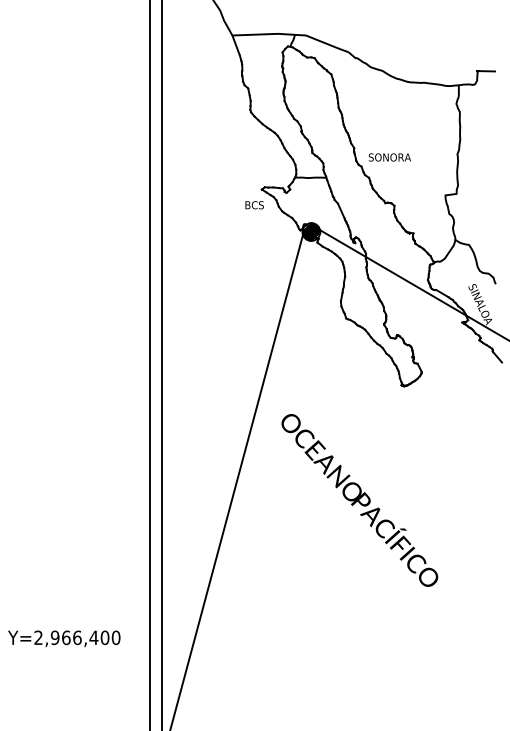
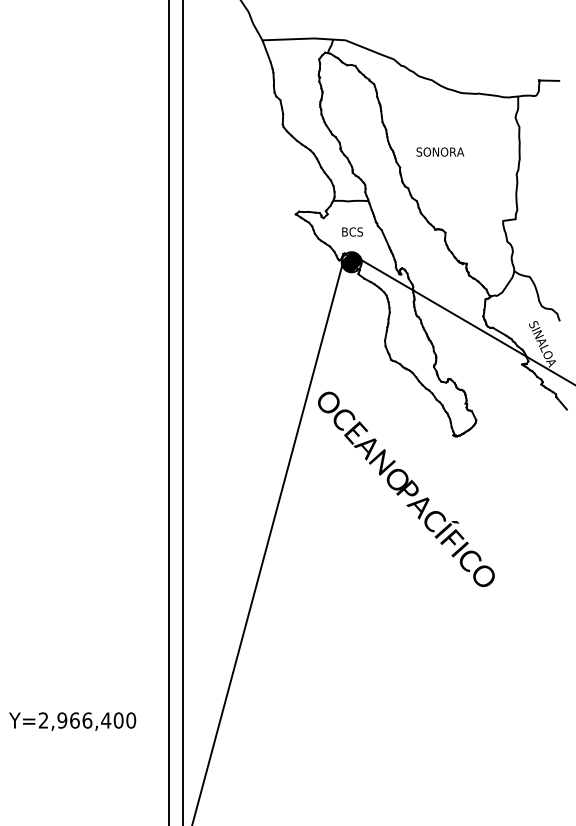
text: (390, 156) -> (440, 151), moved
text: (254, 204) -> (352, 231), moved
text: (359, 500) -> (406, 489), moved

